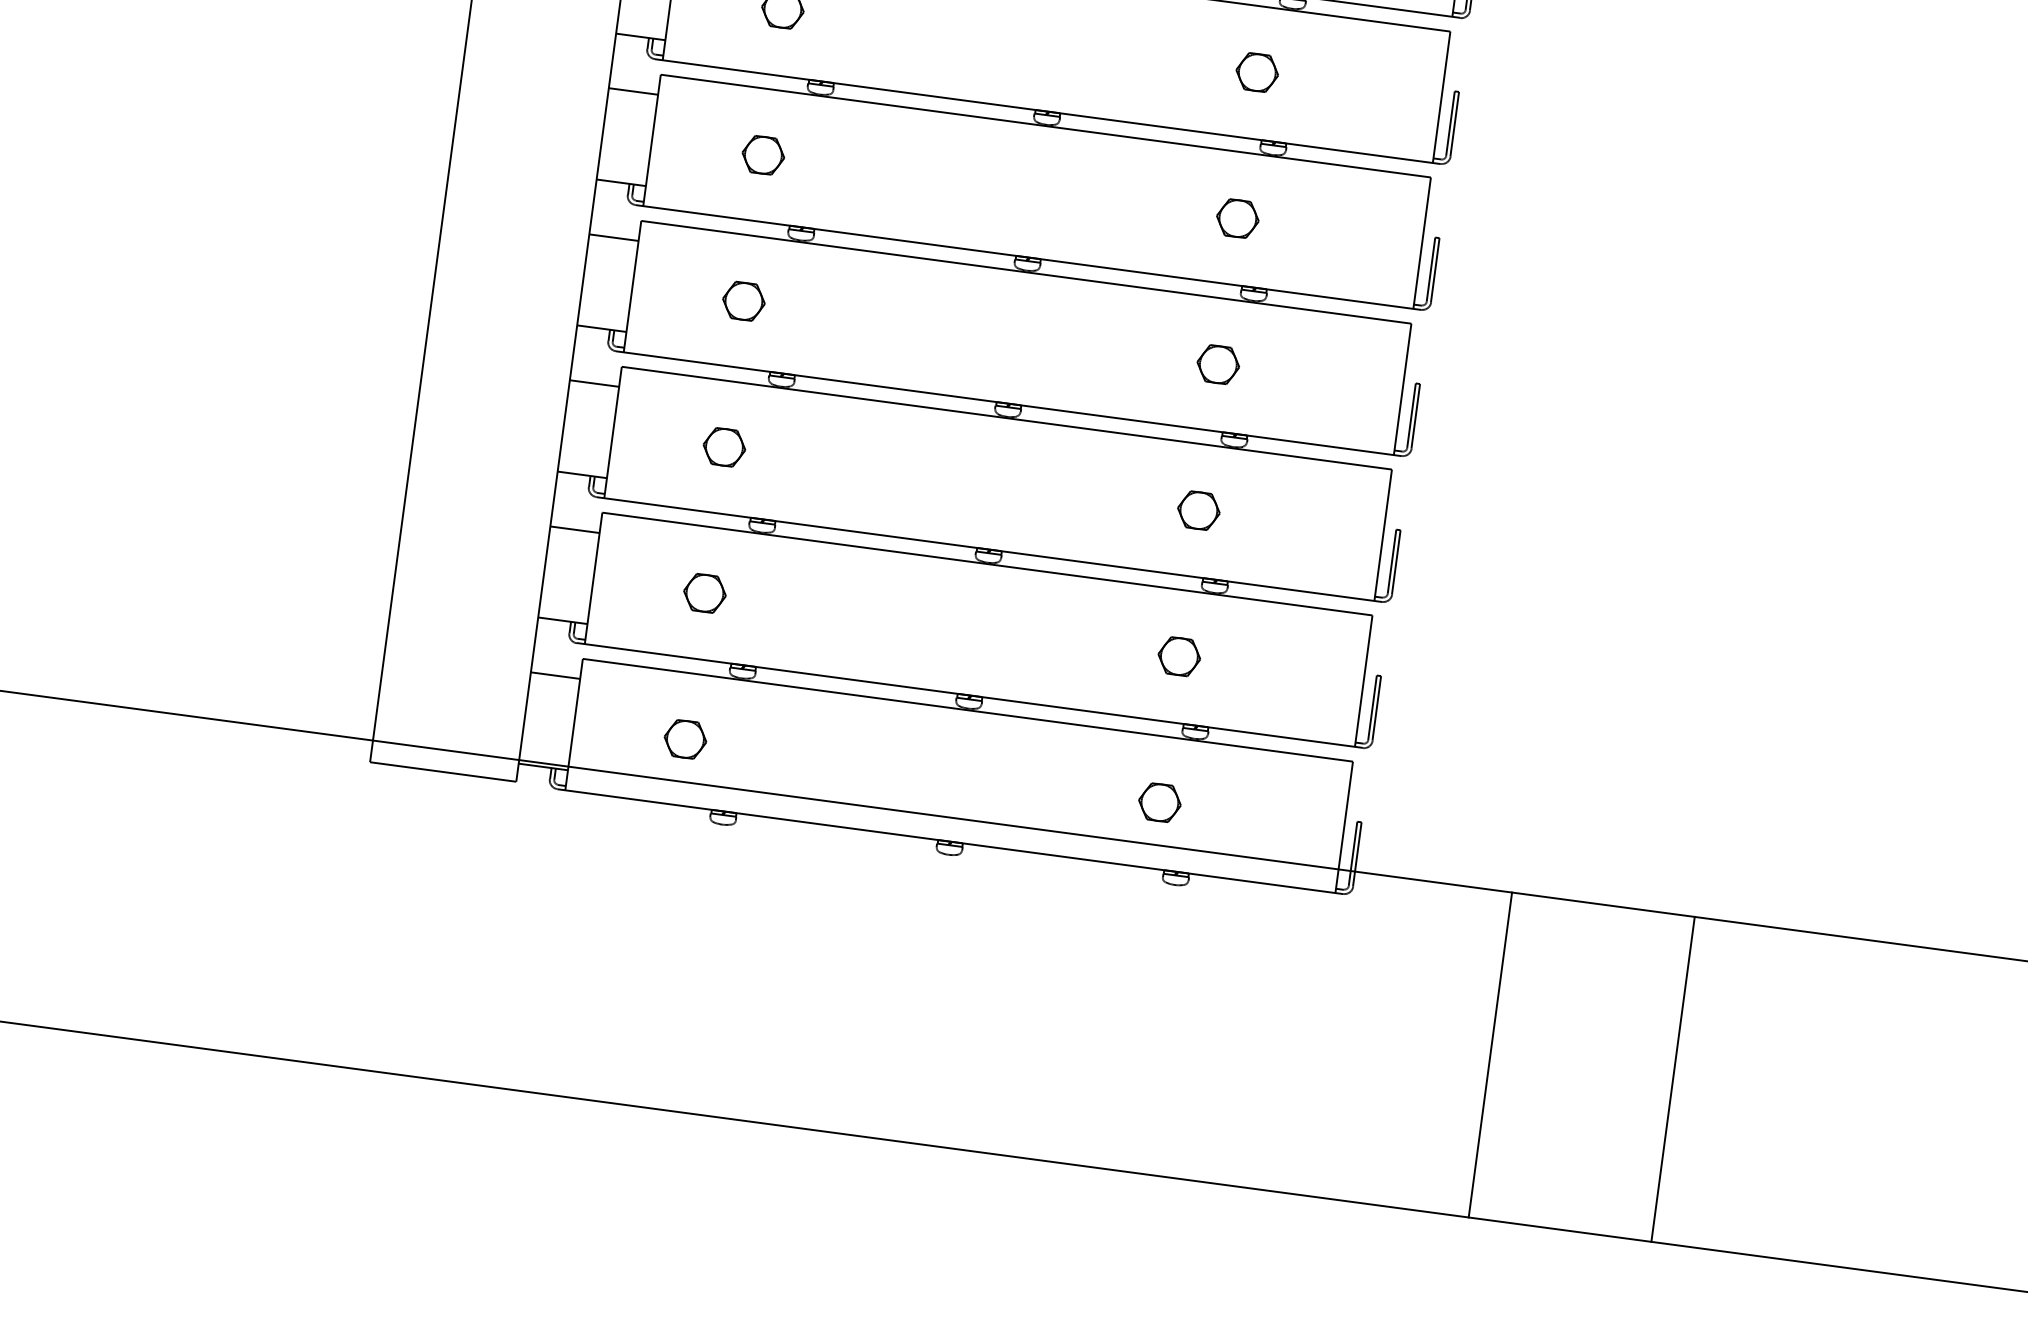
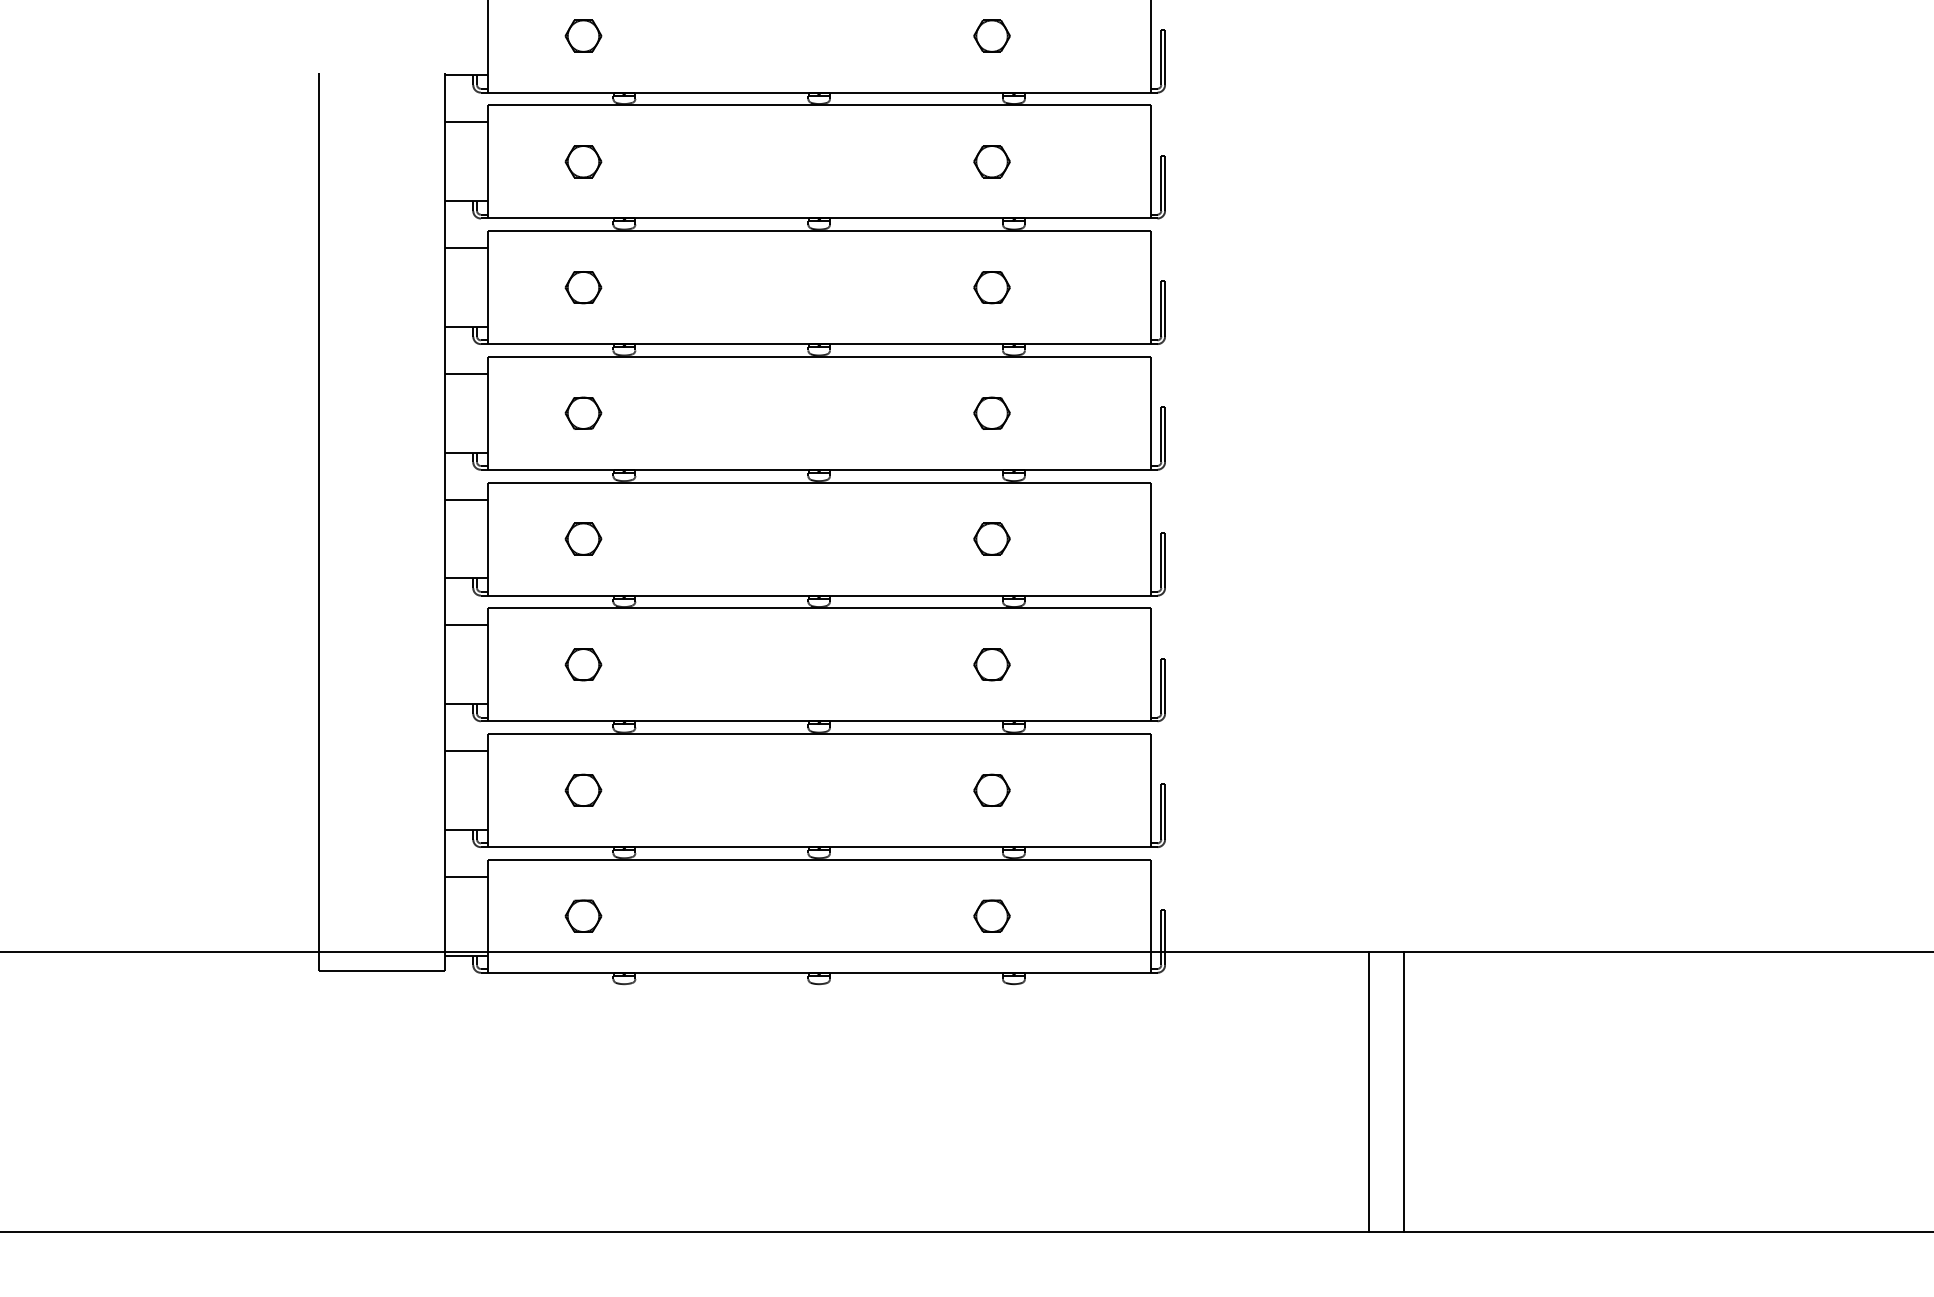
line: (1490, 1055) -> (1369, 1092), moved
line: (1673, 1079) -> (1404, 1092), moved

